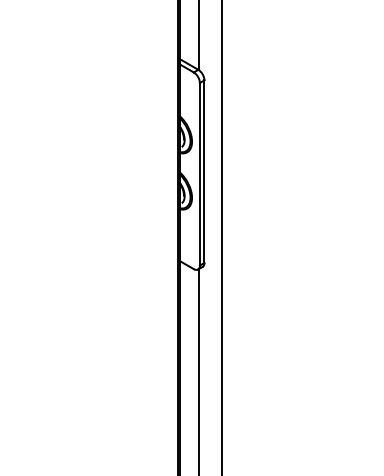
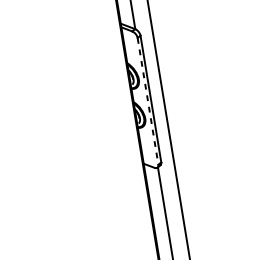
line: (199, 174) -> (147, 101), solid -> dashed

